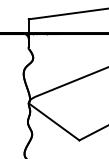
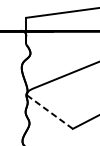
line: (53, 121) -> (49, 111), solid -> dashed

